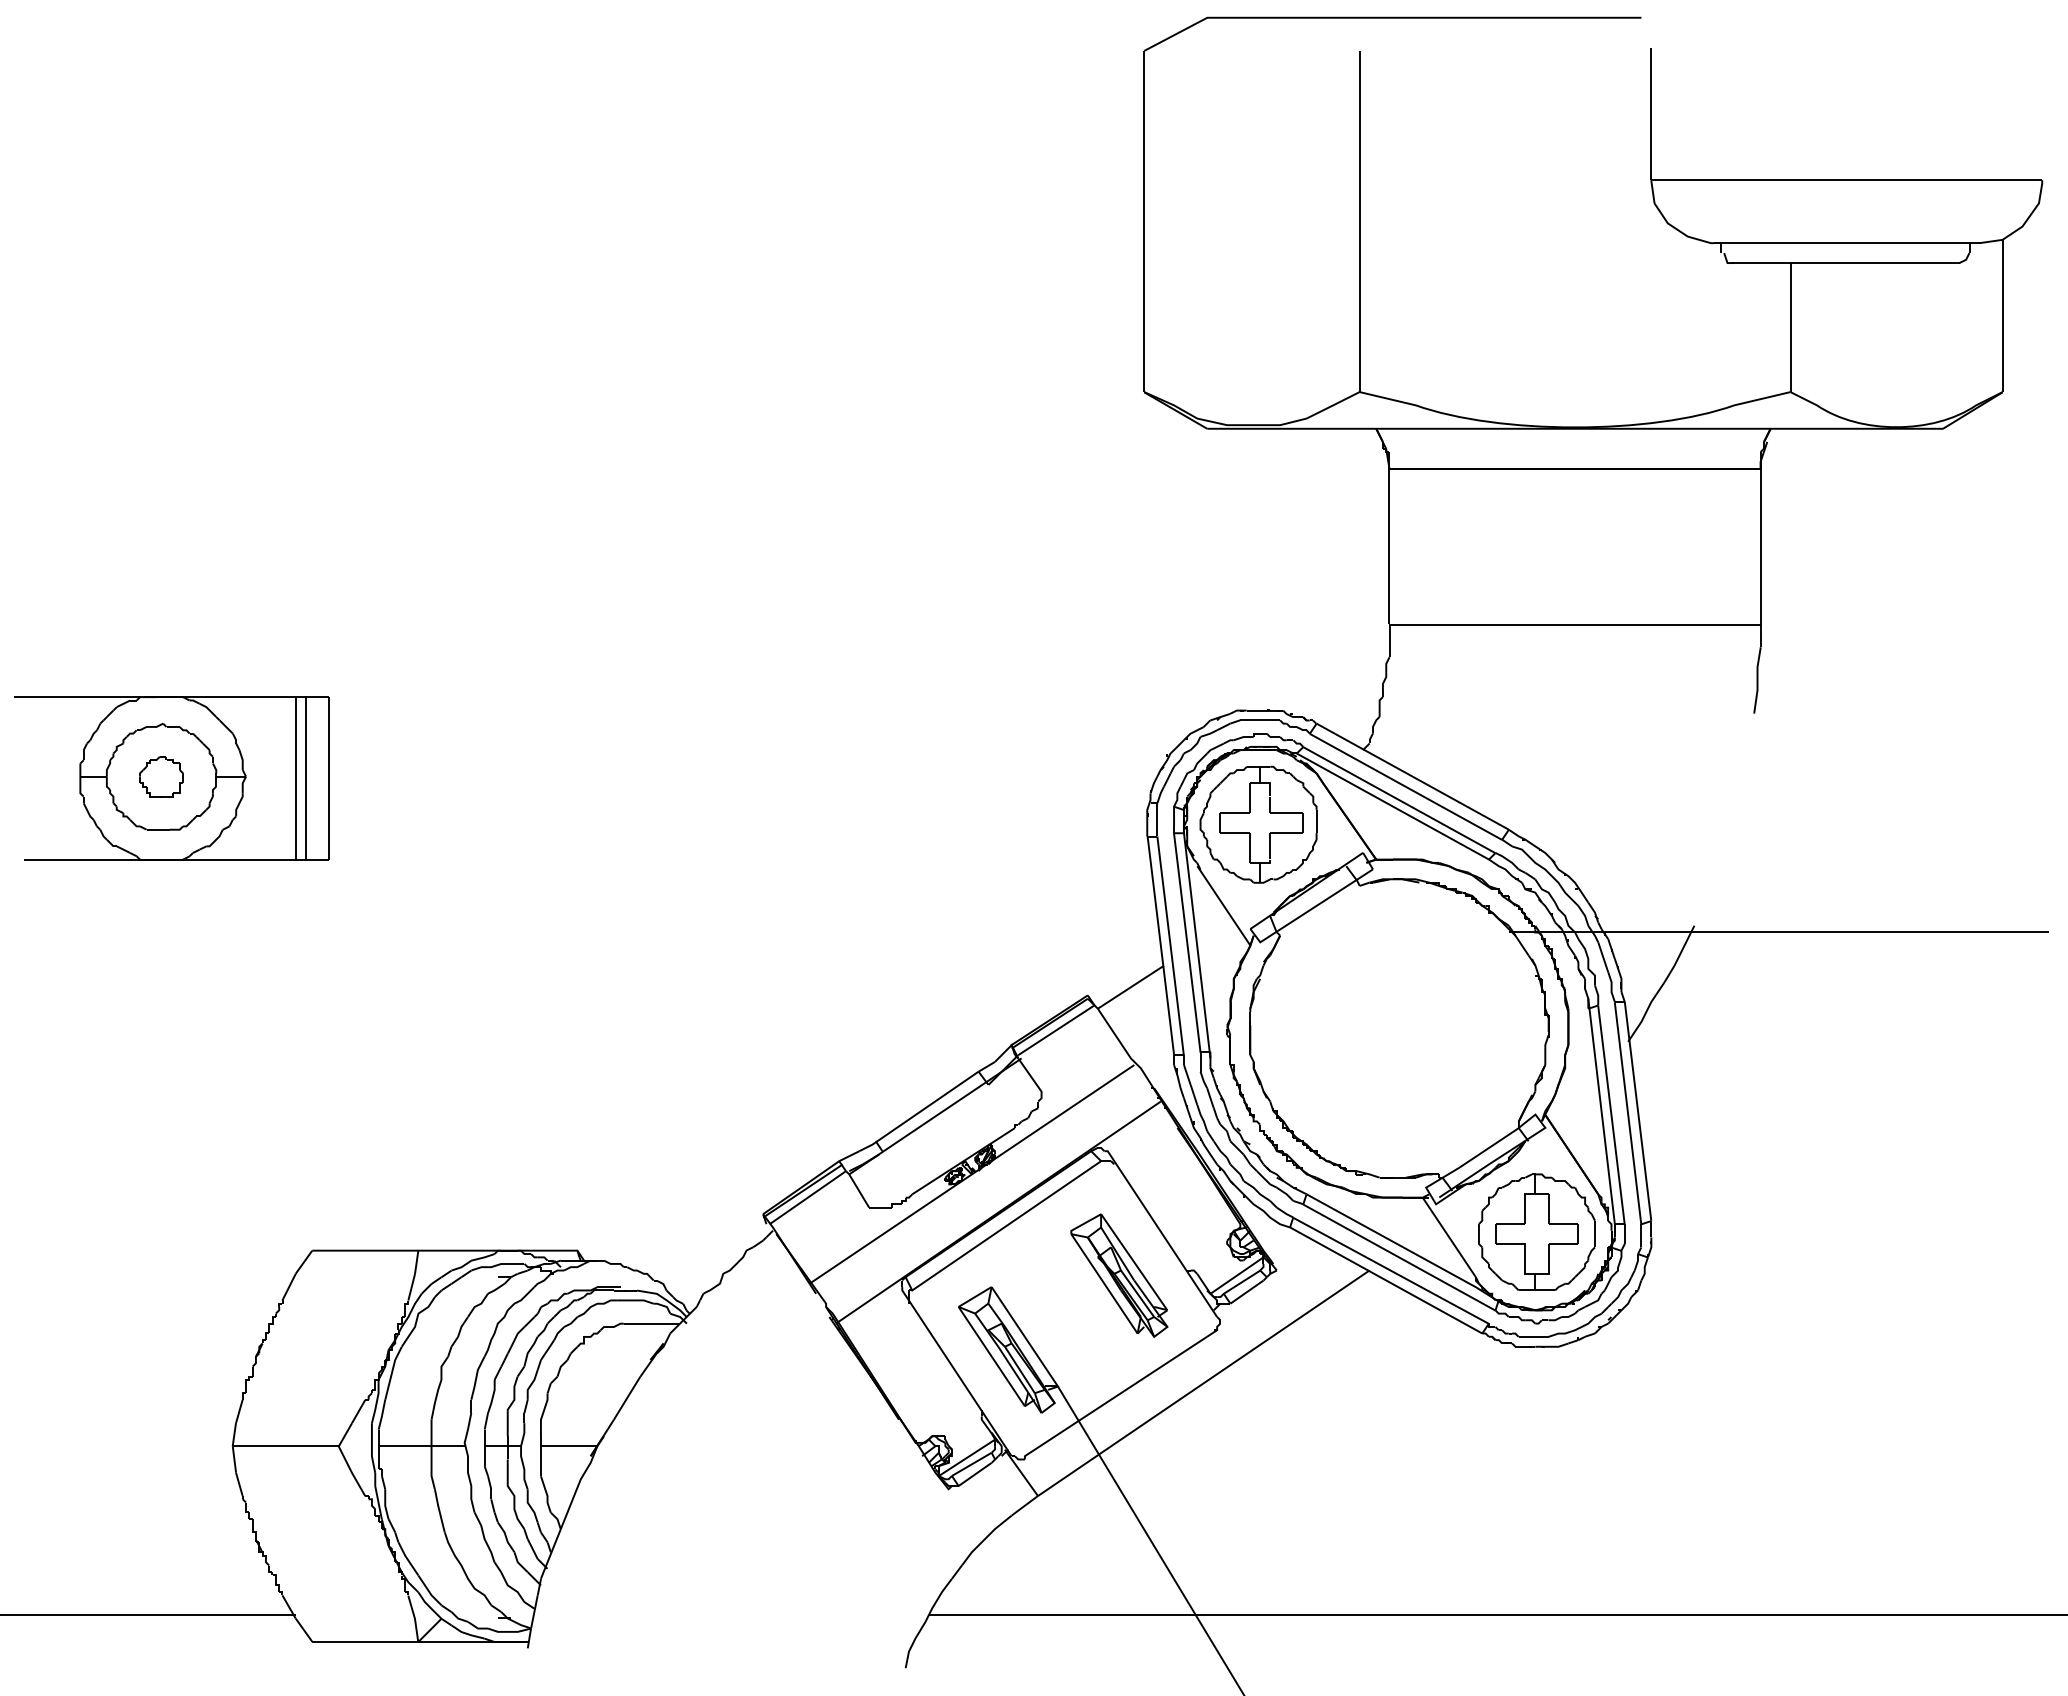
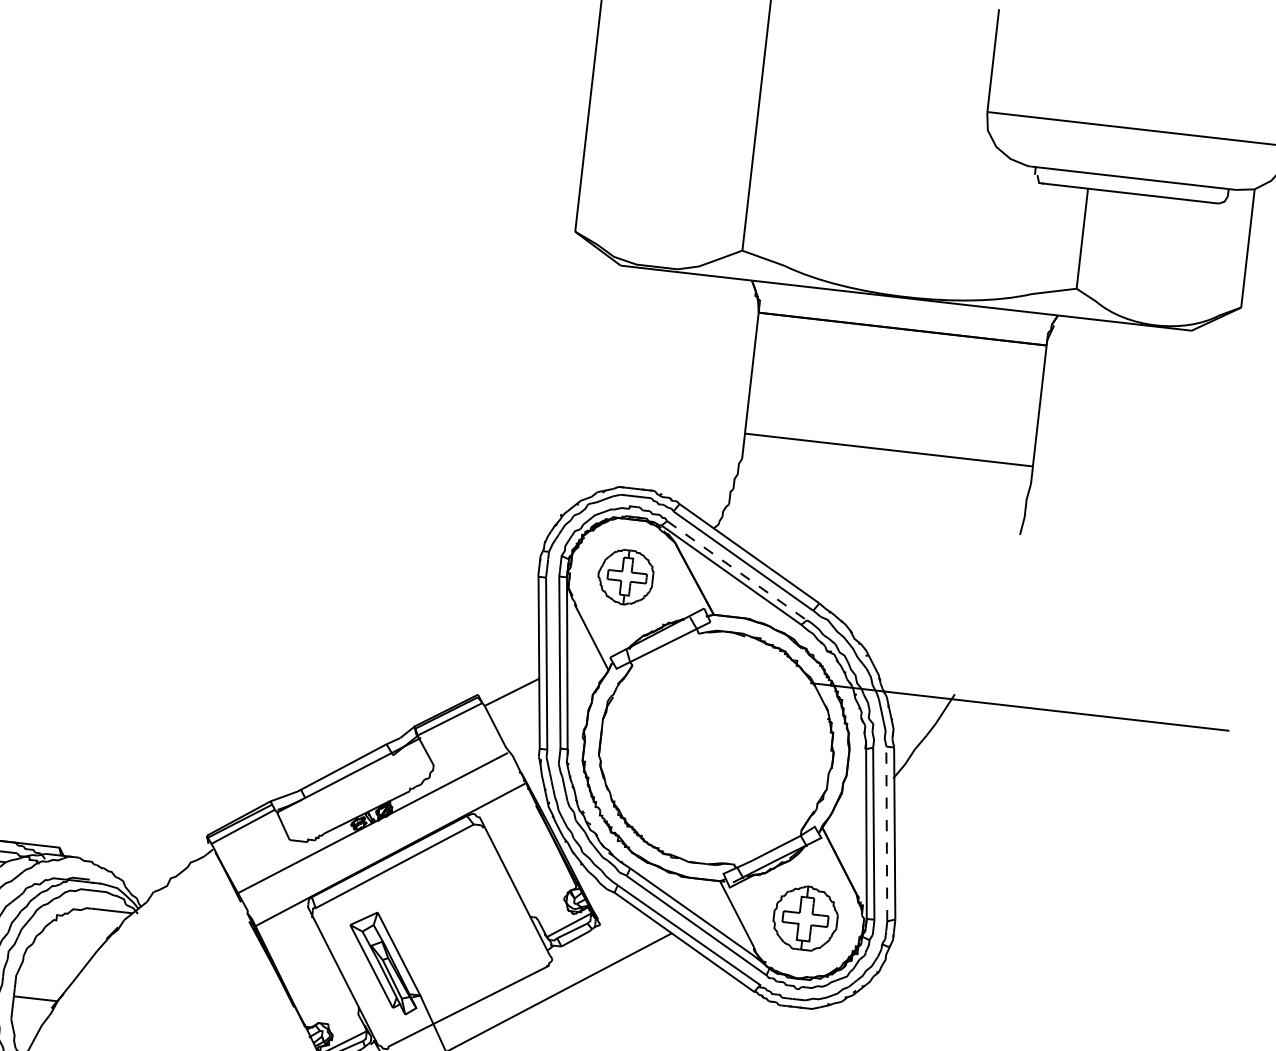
line: (1399, 800) -> (737, 571), solid -> dashed
part: (1258, 824) -> (625, 577), size x0.6
line: (1628, 1113) -> (887, 834), solid -> dashed
part: (1536, 1231) -> (805, 917), size x0.7
part: (1119, 1275) -> (477, 914), removed

